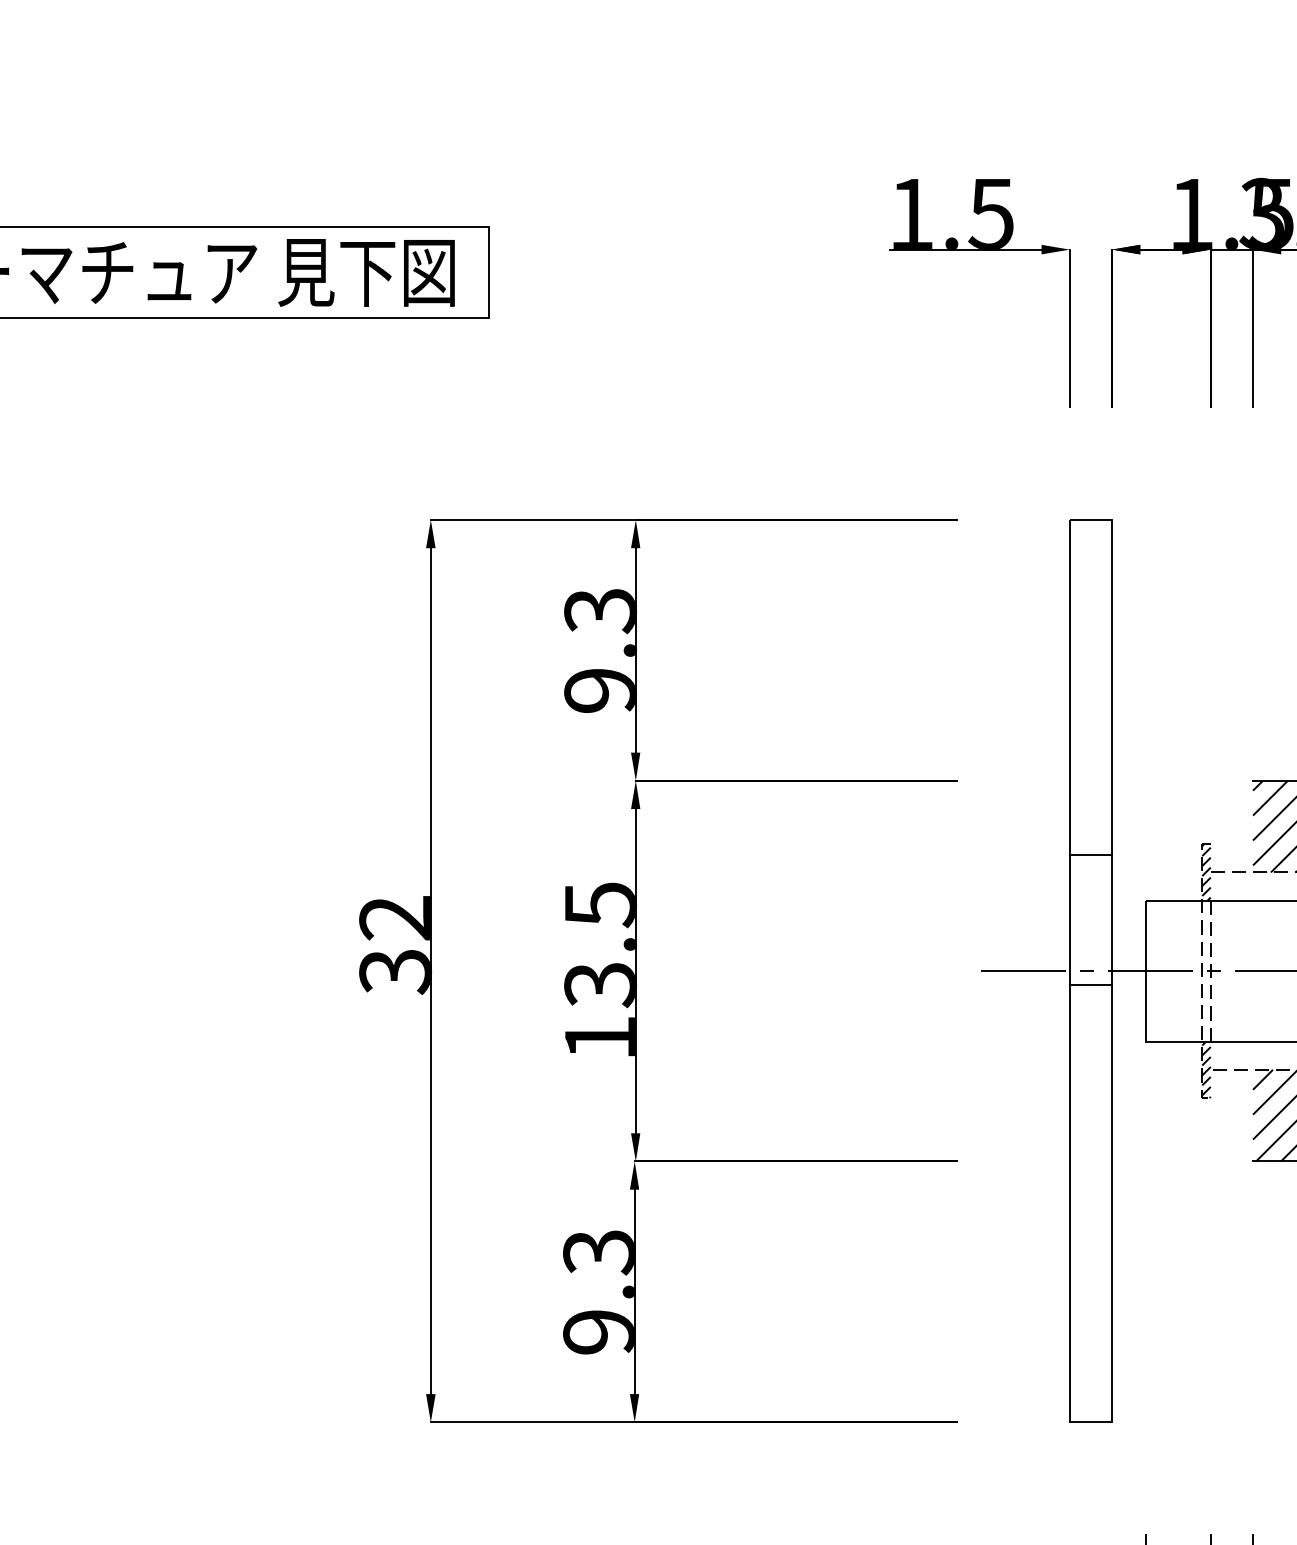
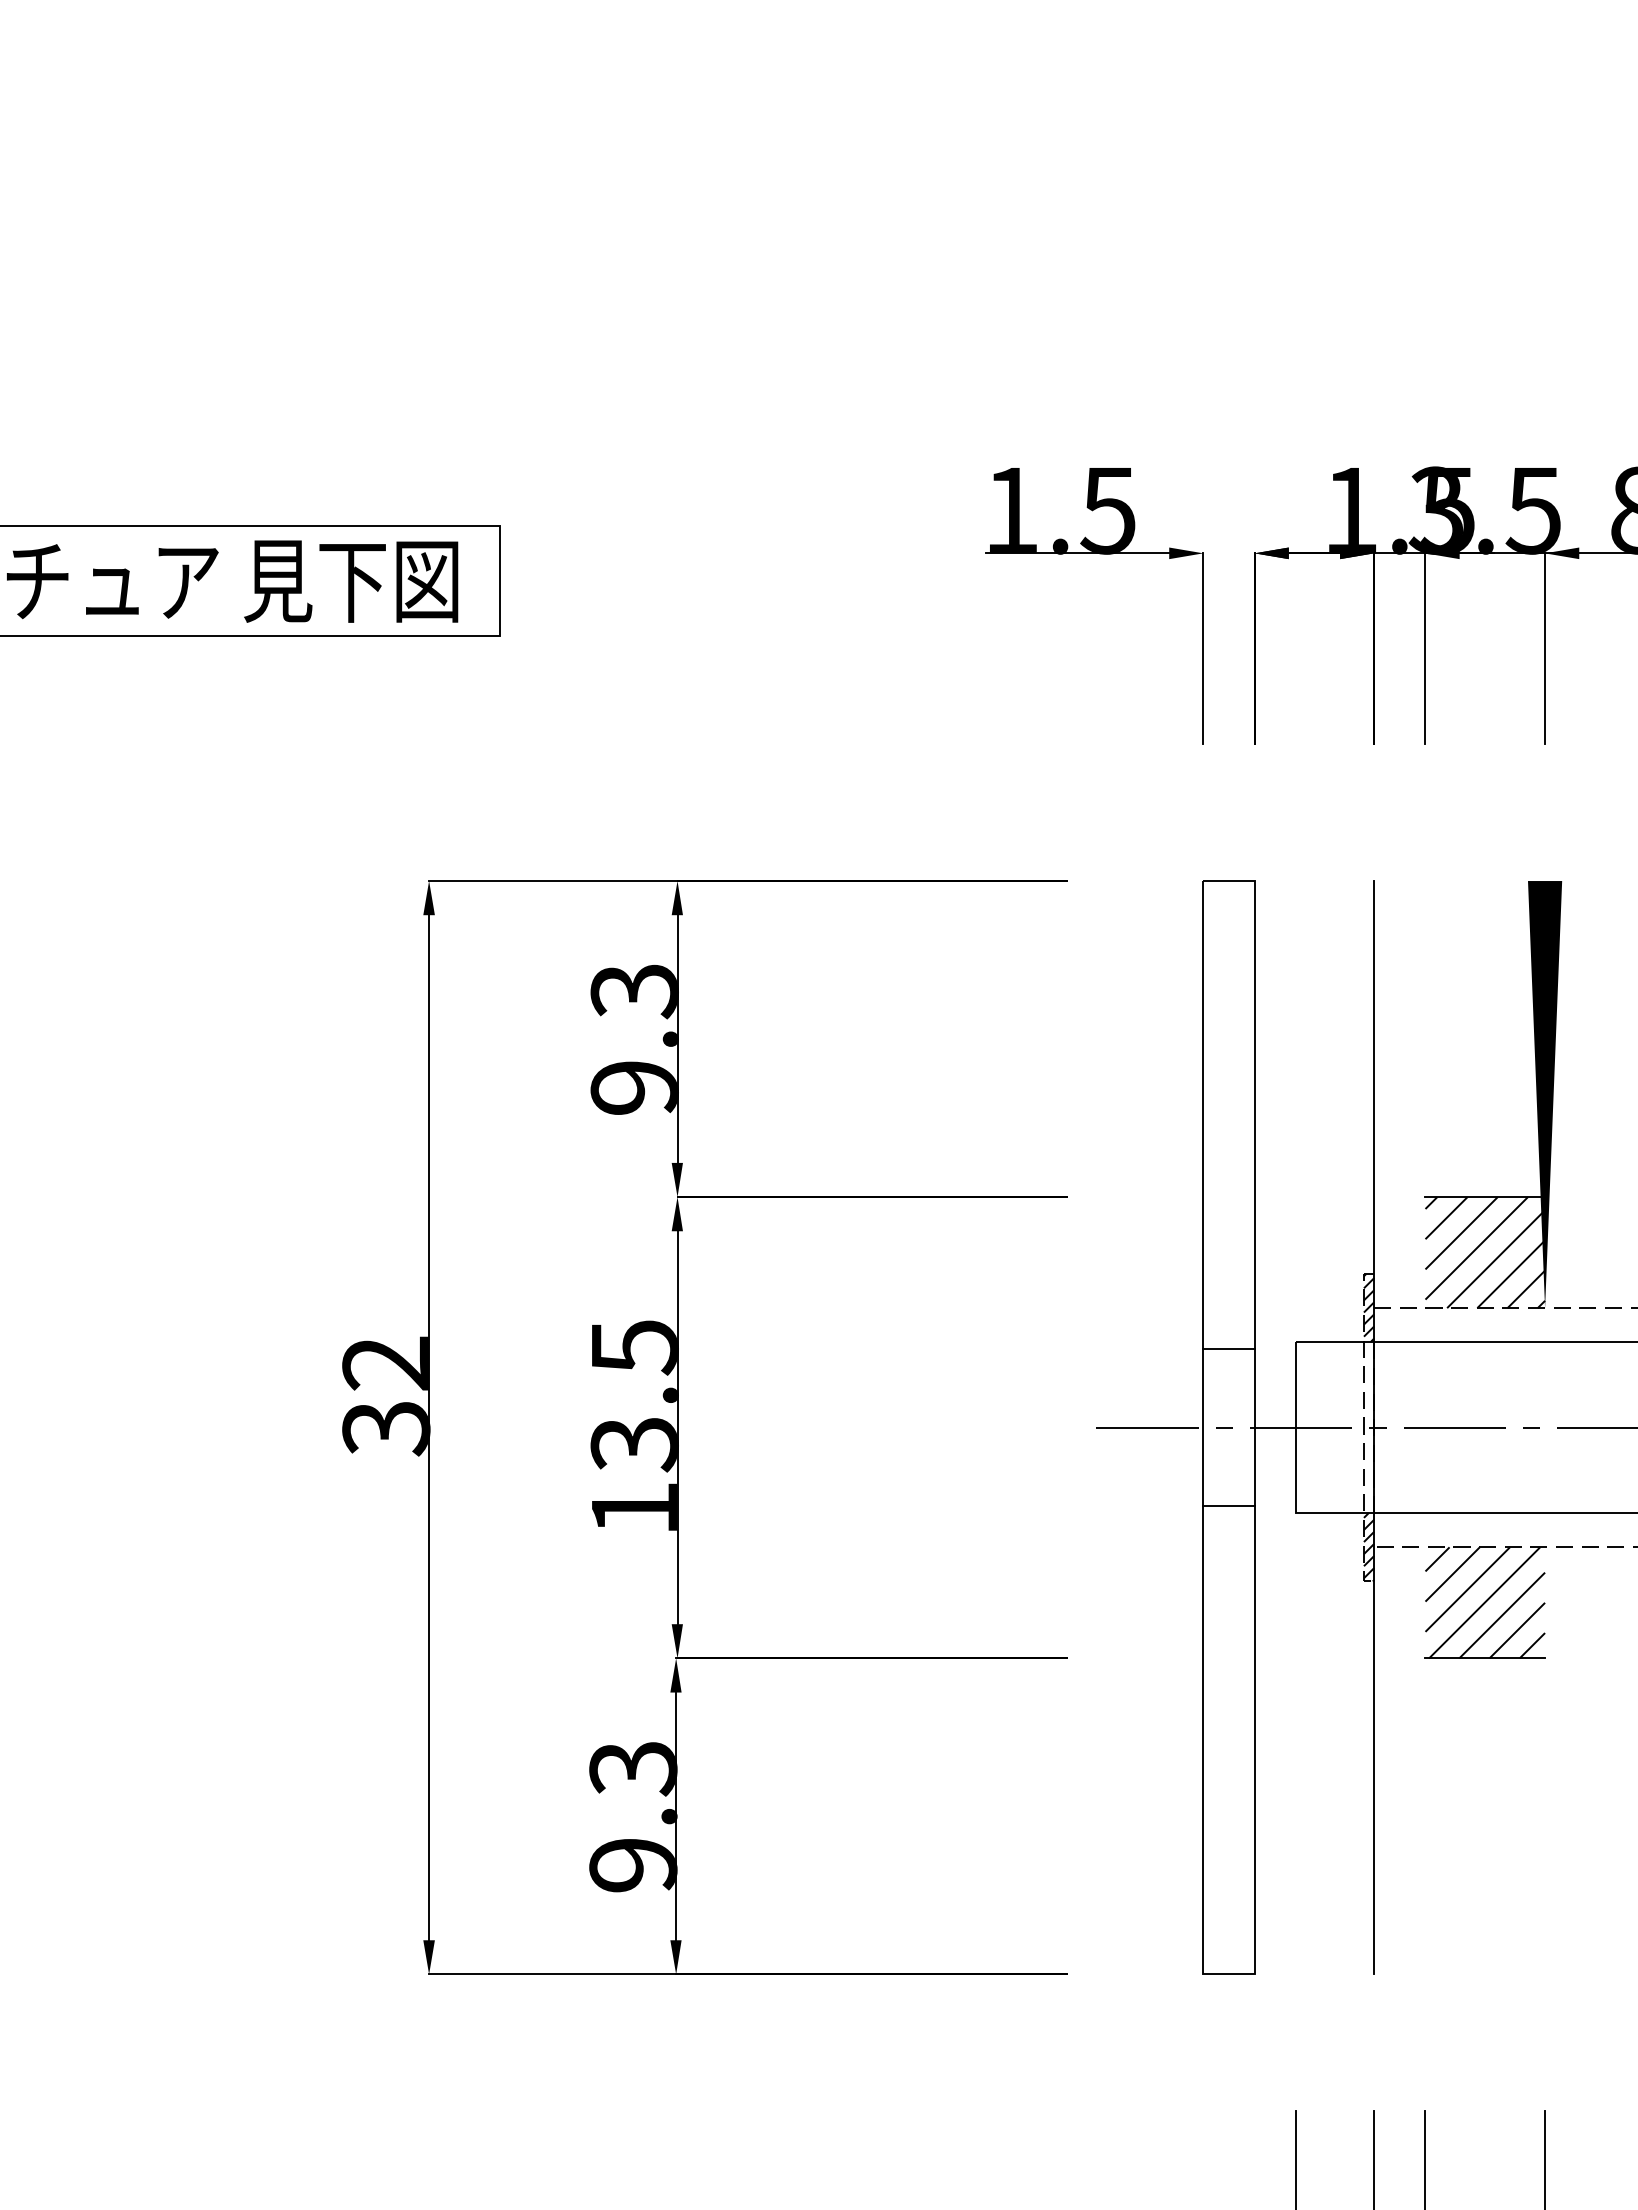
line: (1090, 855) -> (1228, 1349), moved
line: (1210, 970) -> (1374, 1427), added
line: (1090, 984) -> (1228, 1506), moved

